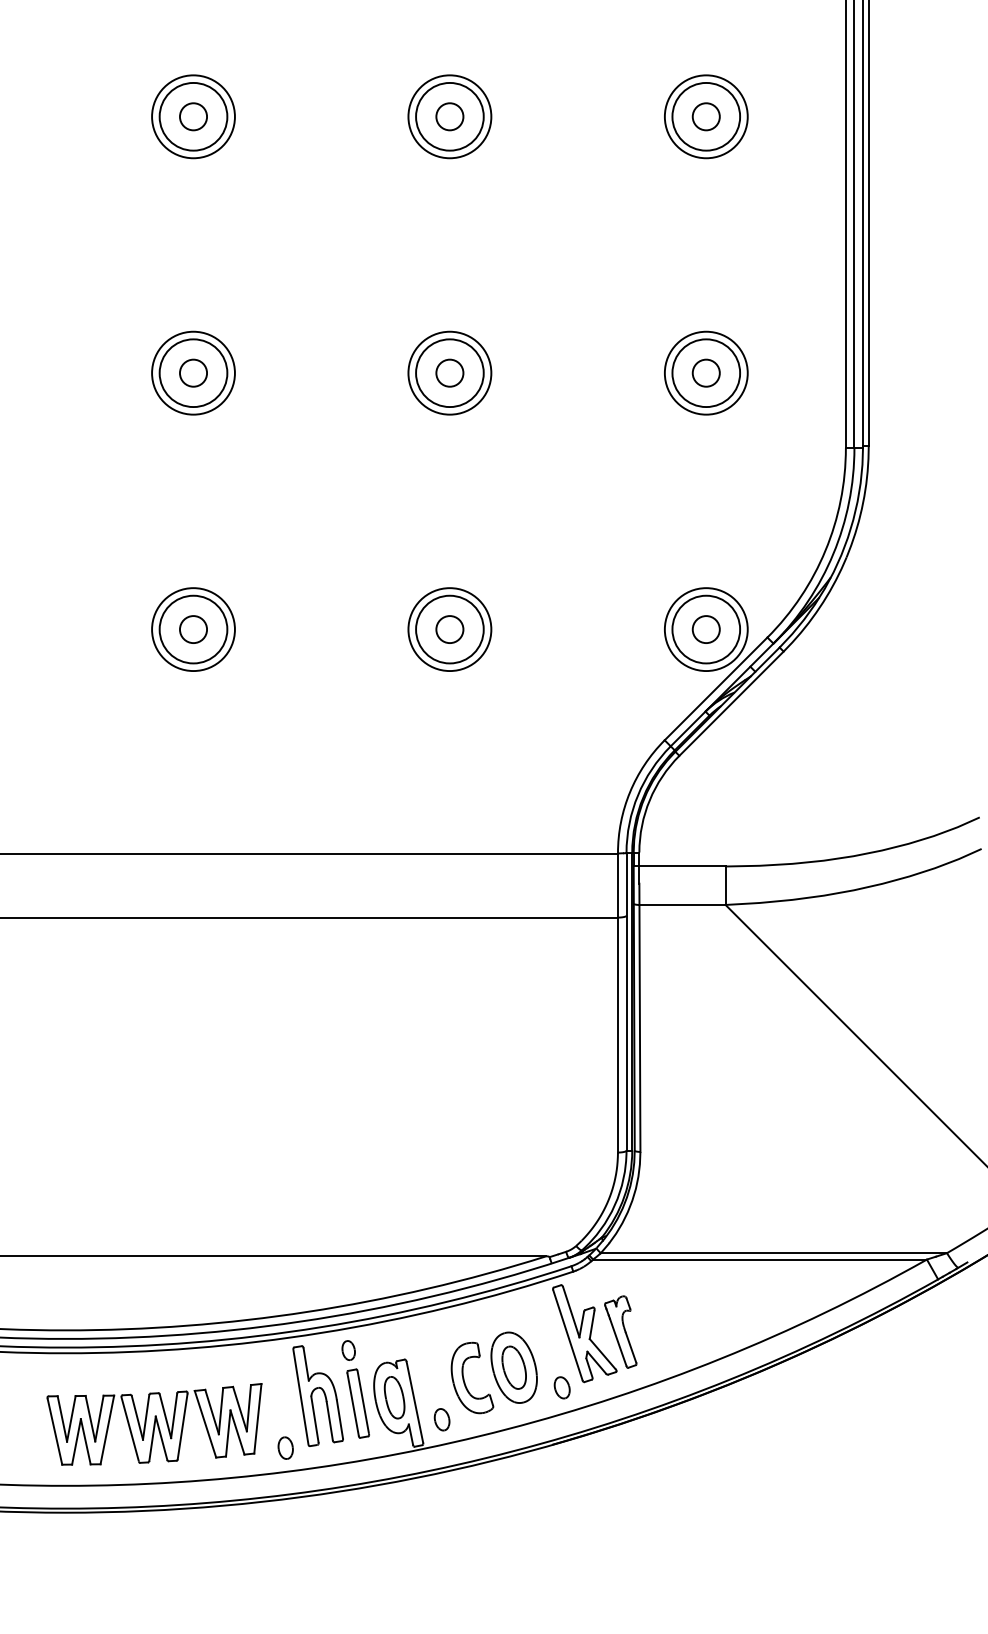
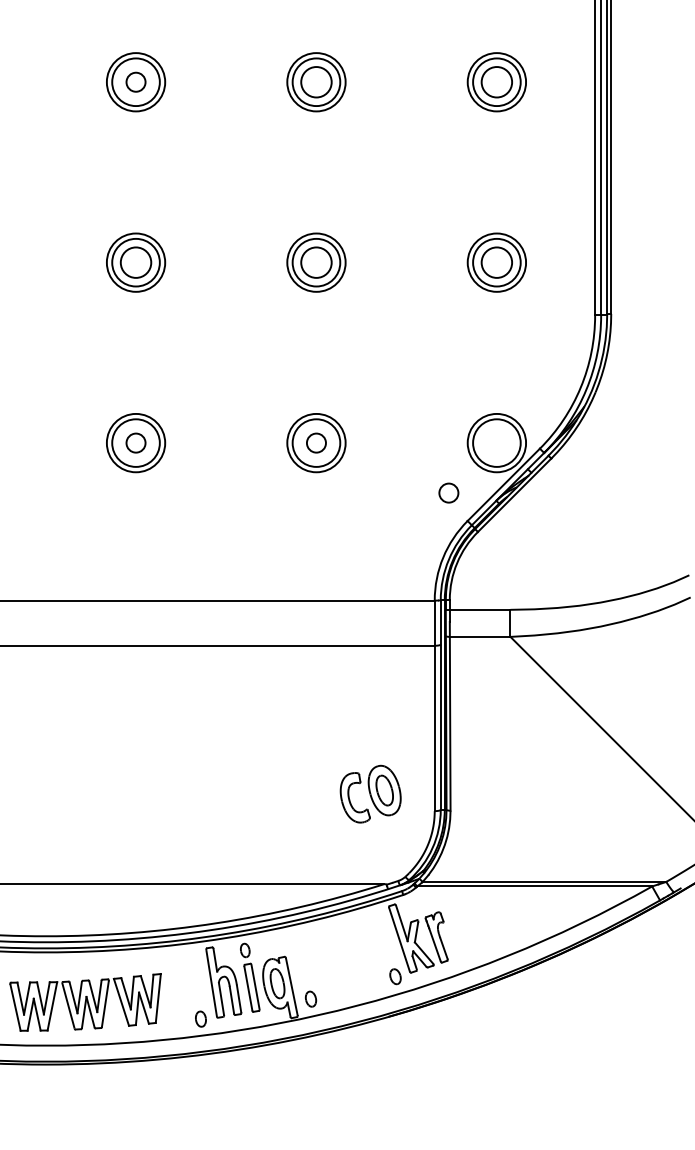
circle: (448, 115) -> (315, 81), size x1.6
circle: (705, 115) -> (496, 81), size x1.6
circle: (192, 372) -> (135, 262), size x1.6
circle: (448, 372) -> (315, 262), size x1.6
circle: (705, 372) -> (496, 262), size x1.6
circle: (705, 628) -> (448, 492), moved
part: (494, 1371) -> (370, 793), moved
part: (154, 1424) -> (85, 1002), moved

